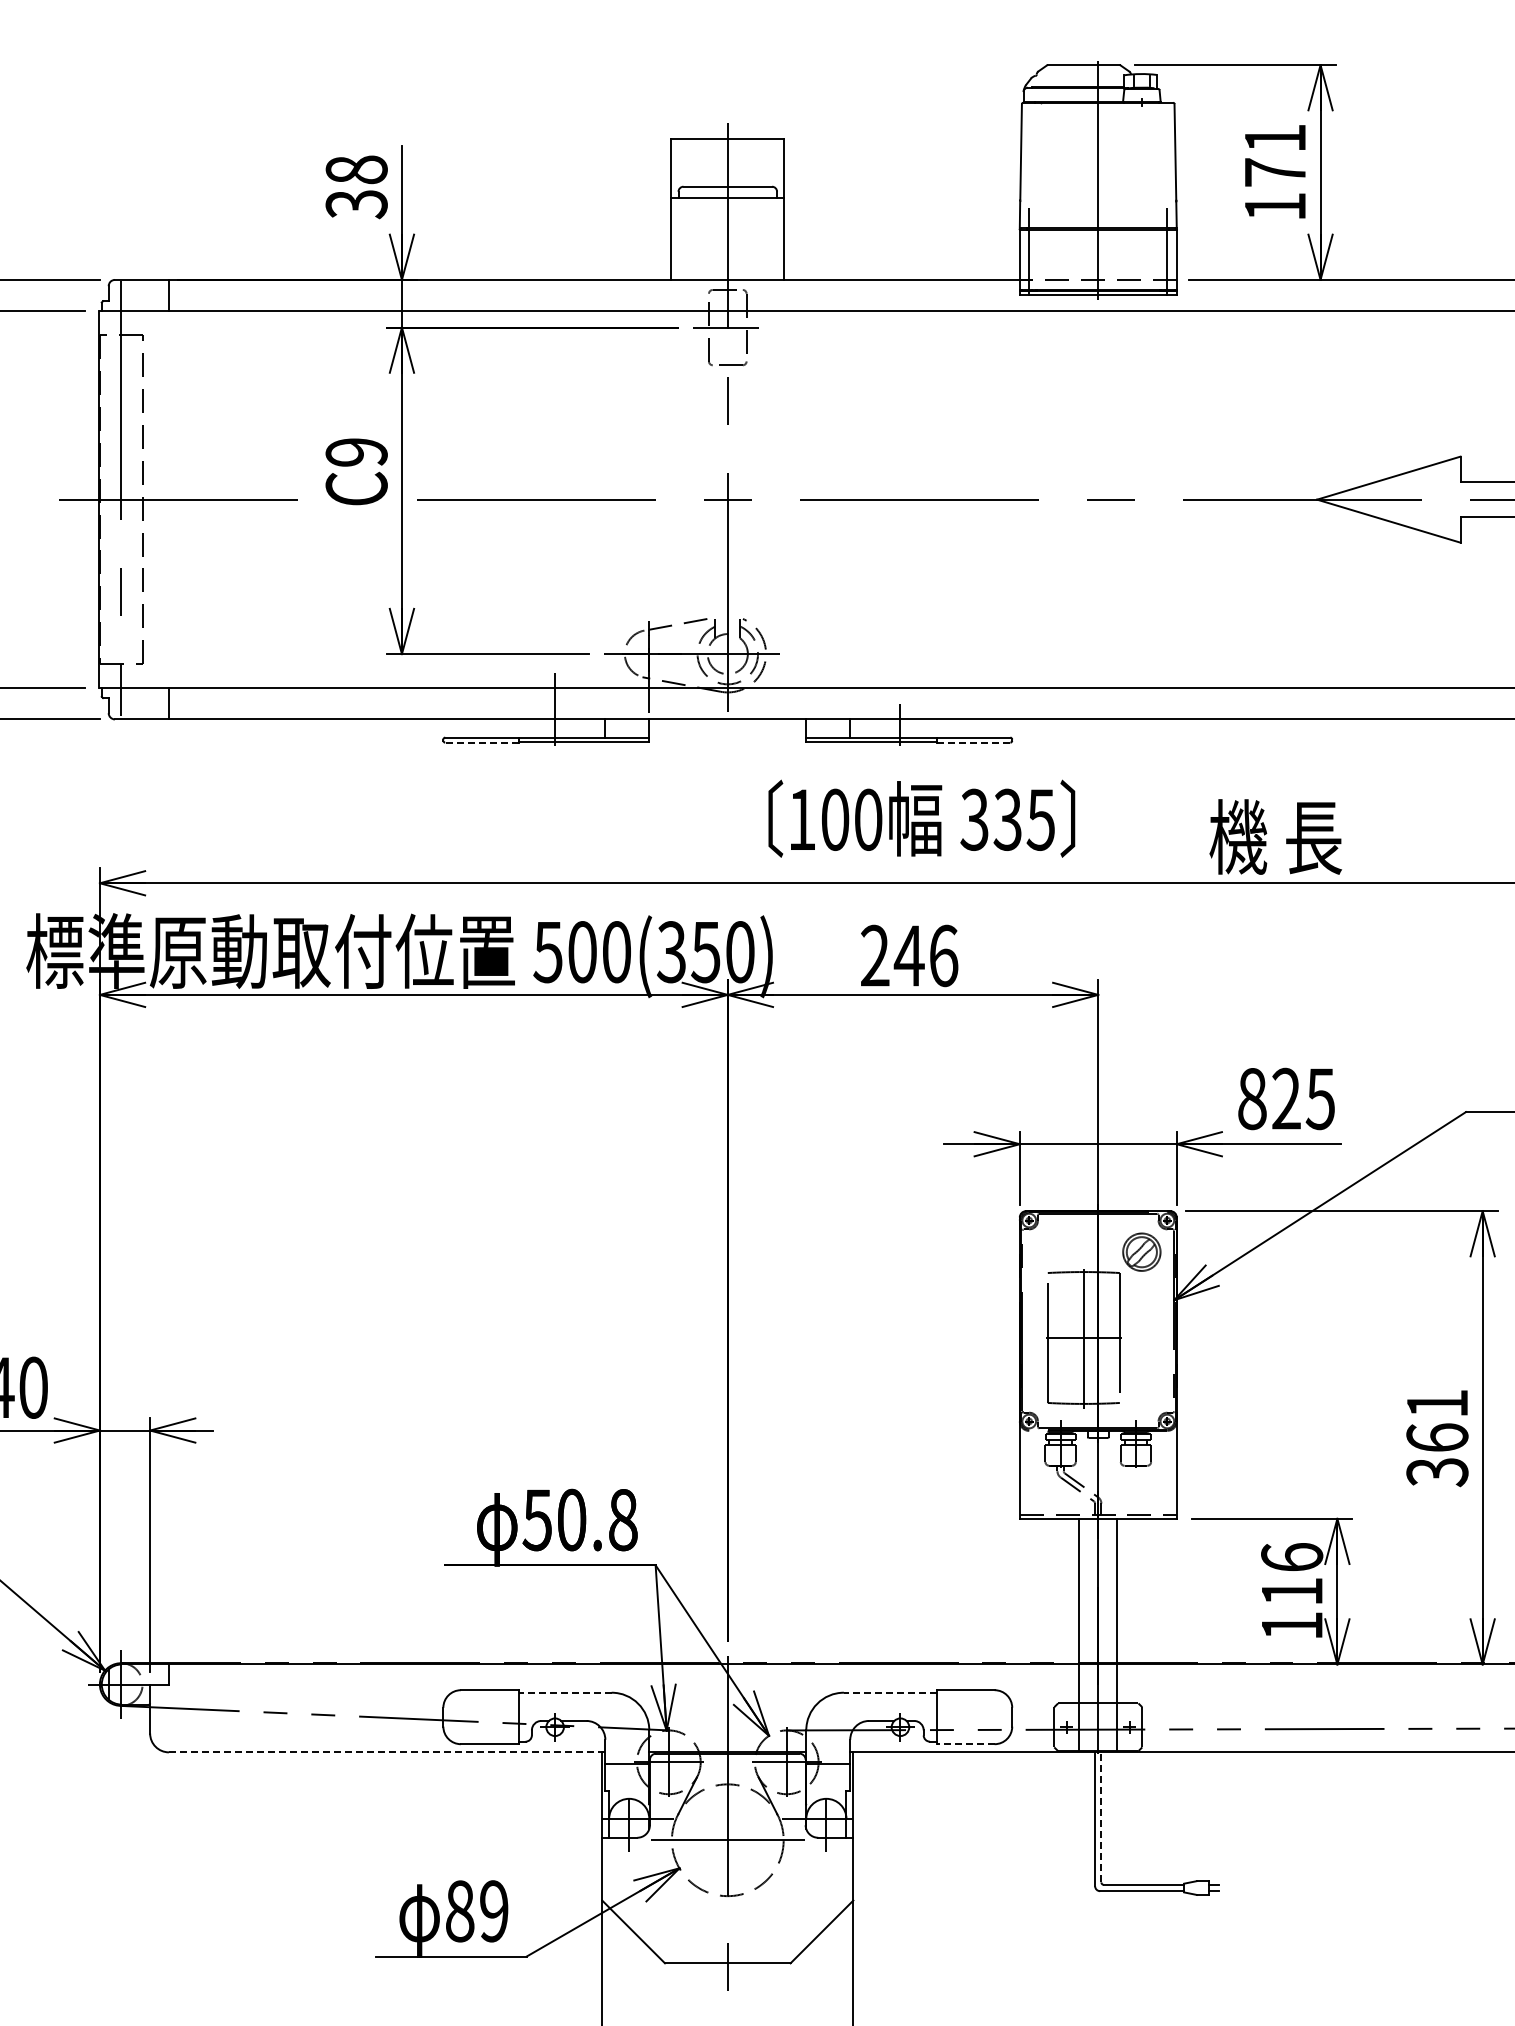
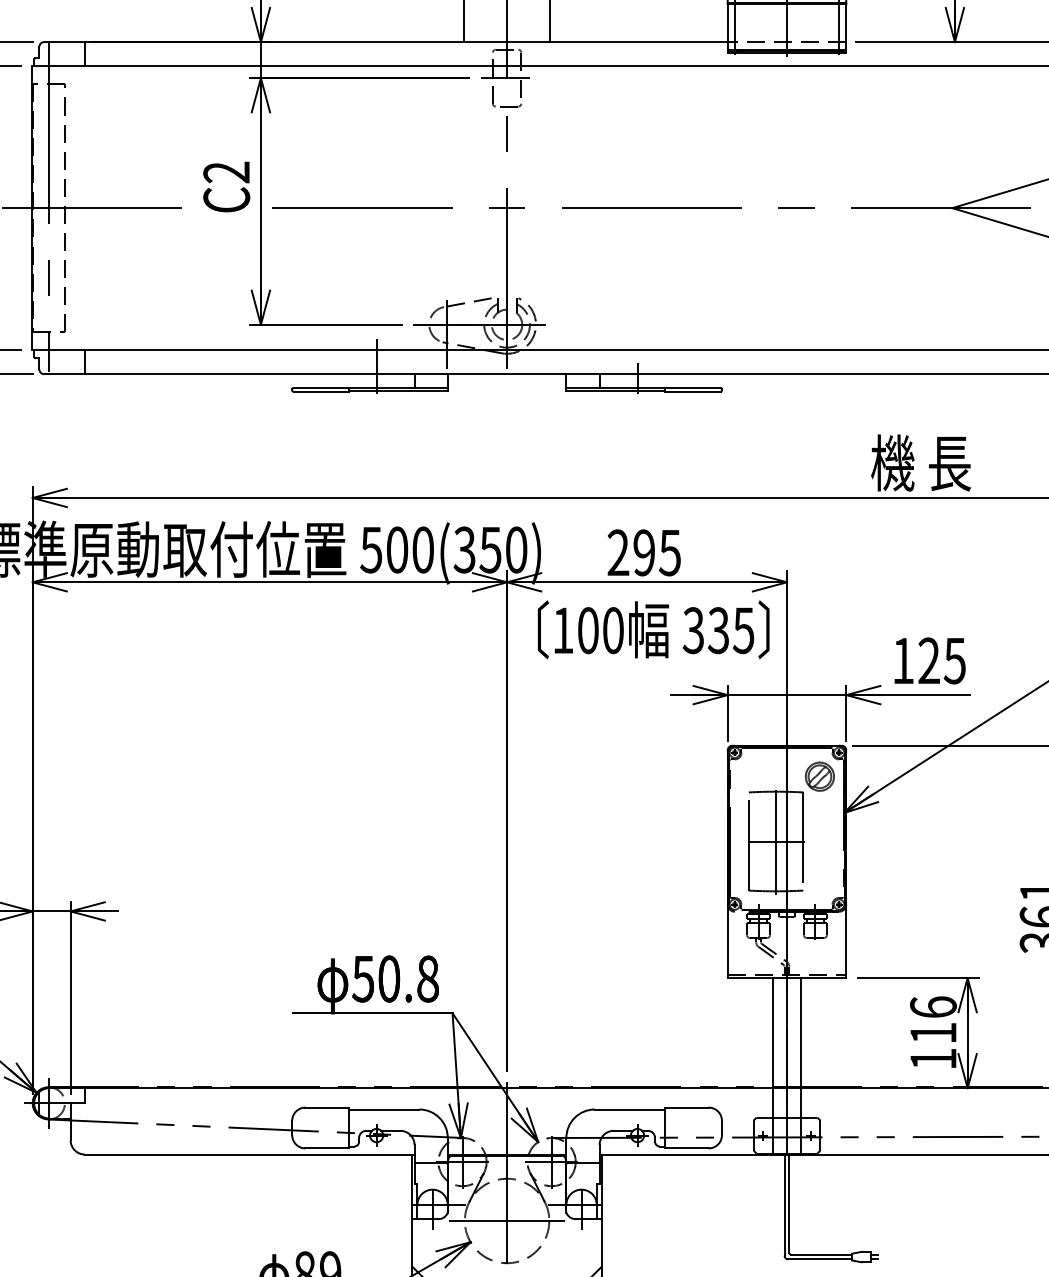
text: (356, 452) -> (226, 172), C9 -> C2
line: (481, 742) -> (321, 391), dashed -> solid
line: (973, 742) -> (692, 391), dashed -> solid
text: (921, 818) -> (653, 629), moved
text: (925, 955) -> (656, 552), 246 -> 295
text: (1252, 1099) -> (903, 661), 825 -> 125
line: (564, 1692) -> (383, 1109), dashed -> solid
line: (889, 1692) -> (629, 1109), dashed -> solid
line: (965, 1744) -> (686, 1148), dashed -> solid
line: (386, 1752) -> (249, 1154), dashed -> solid
line: (1101, 1816) -> (789, 1203), dashed -> solid

